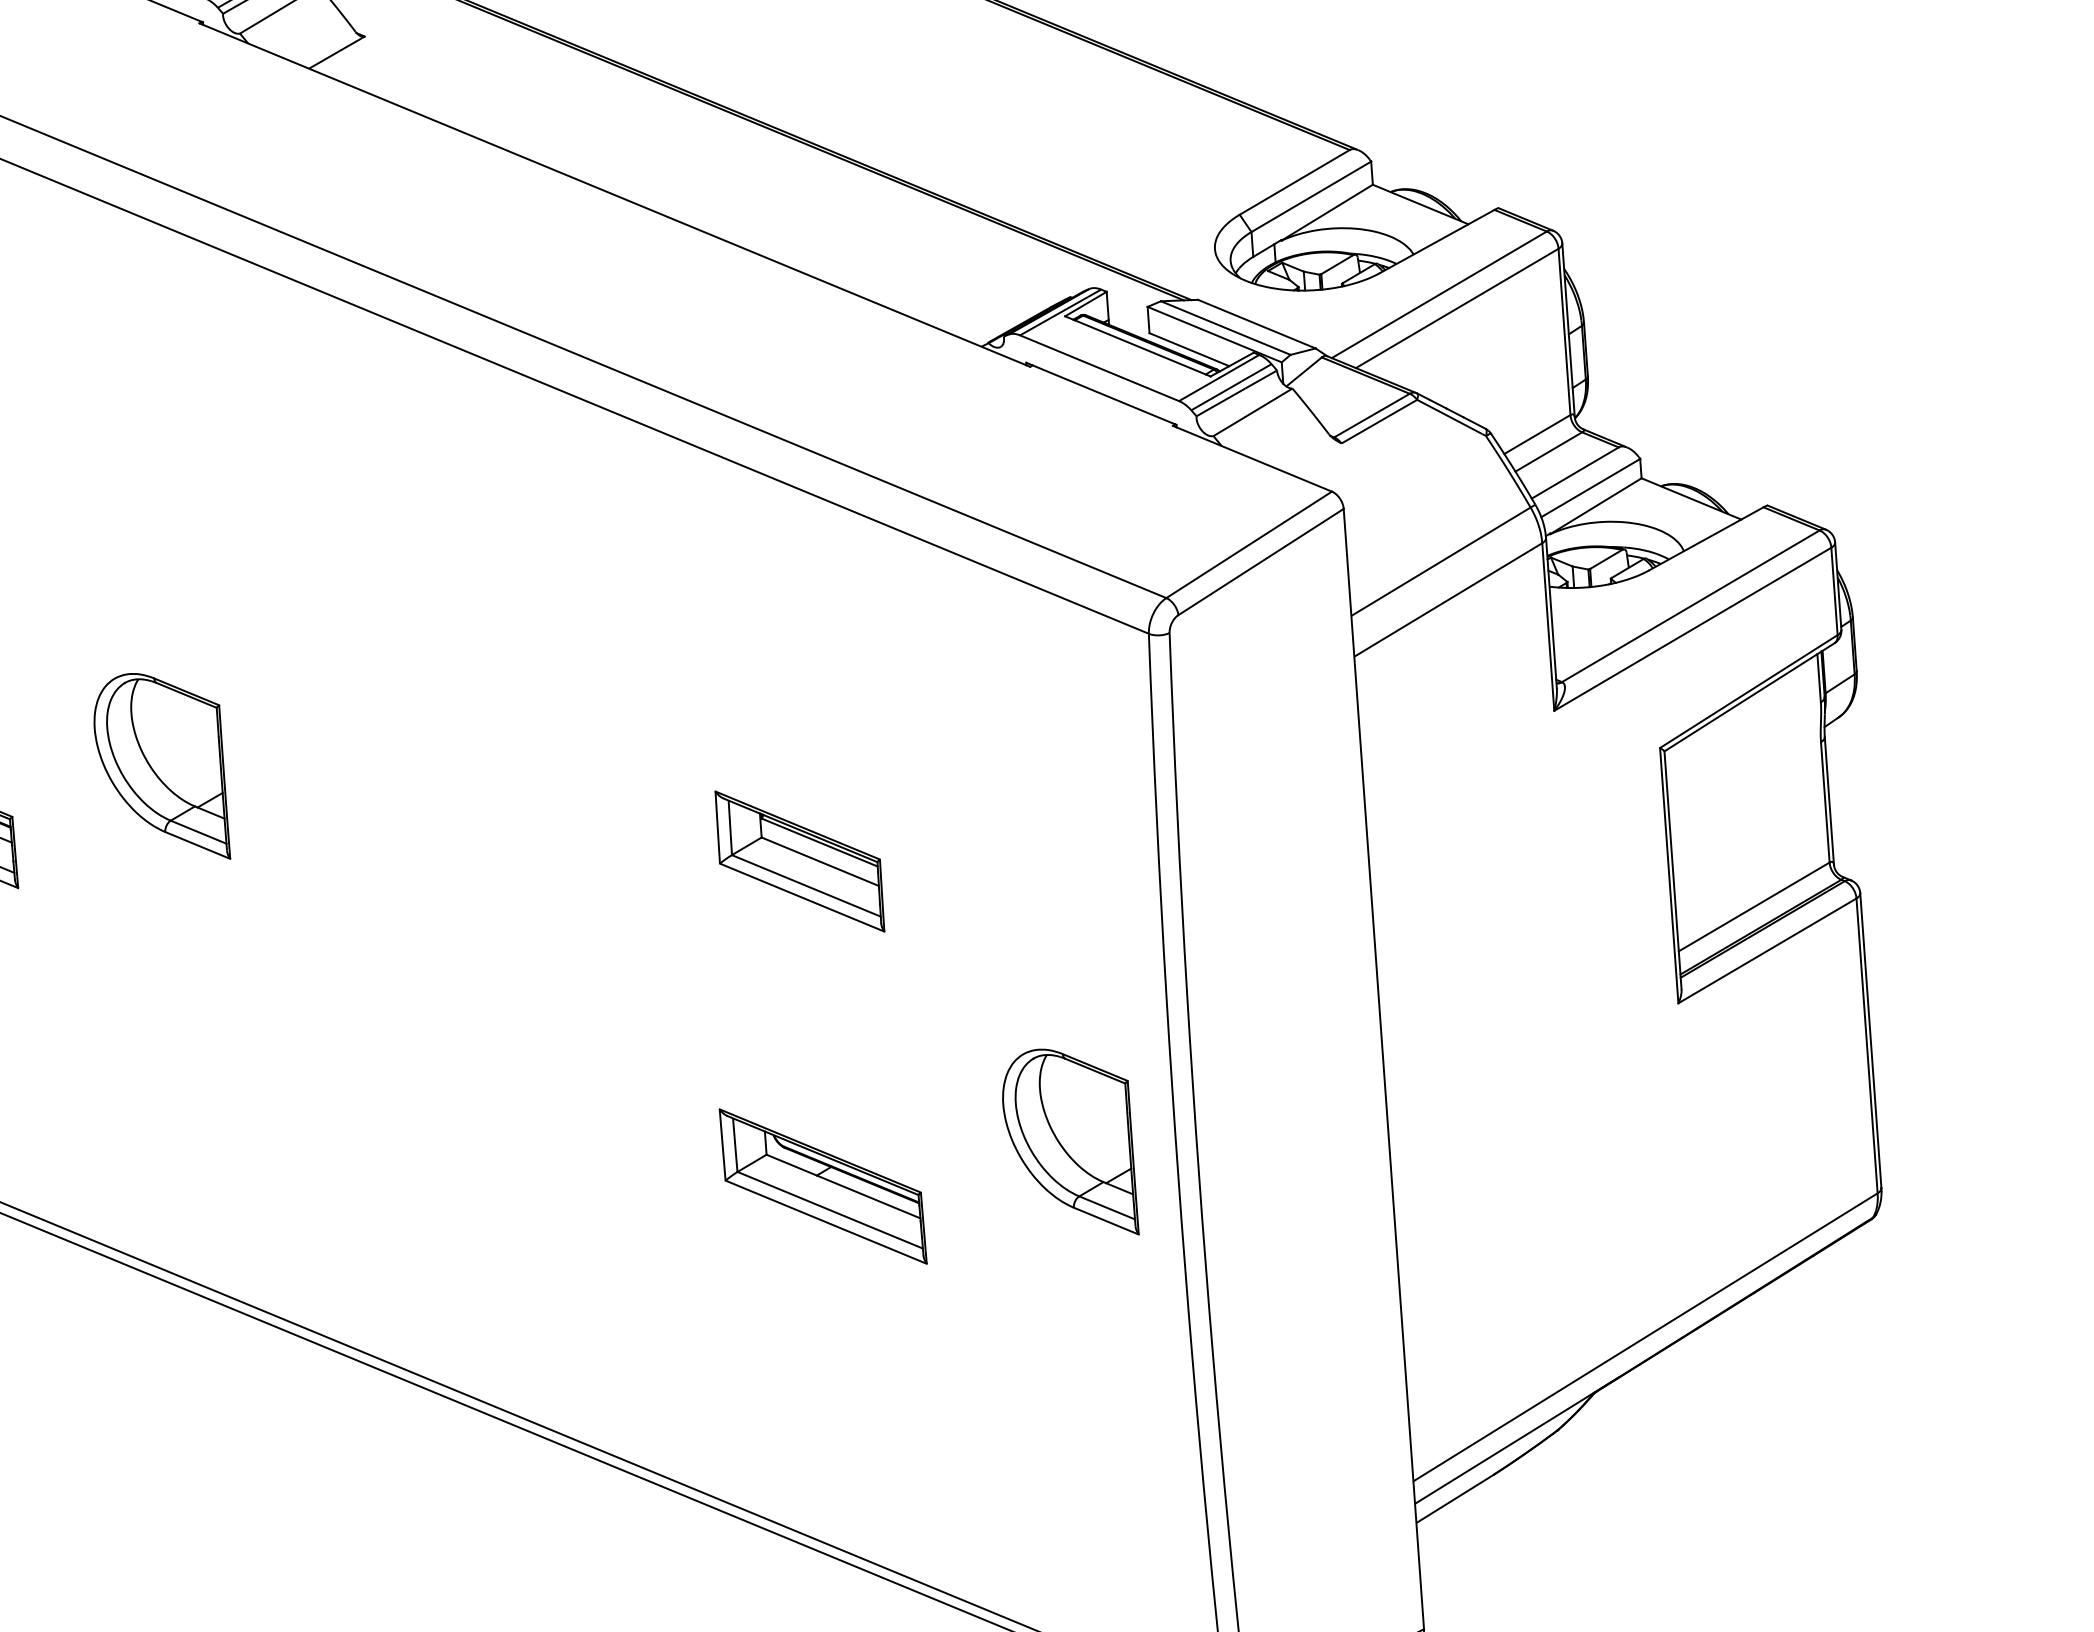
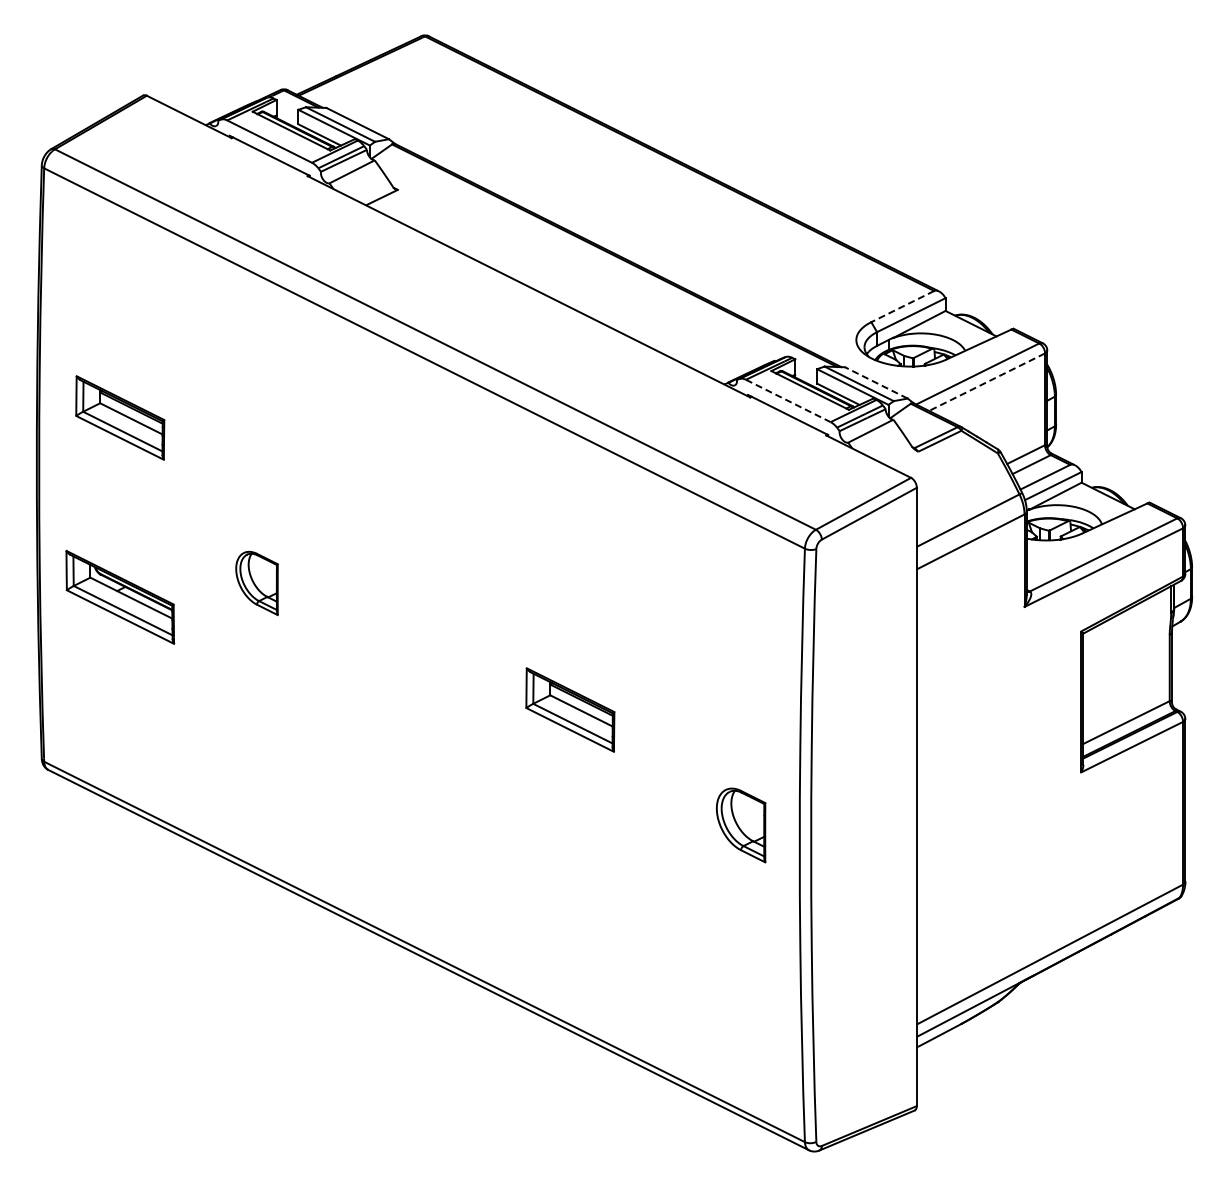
line: (1294, 182) -> (902, 306), solid -> dashed
line: (1458, 308) -> (987, 382), solid -> dashed
line: (1255, 323) -> (875, 382), solid -> dashed
line: (1099, 369) -> (788, 401), solid -> dashed
part: (159, 768) -> (256, 583), size x0.6
part: (800, 860) -> (570, 709), moved
part: (1068, 1143) -> (740, 825), size x0.7
part: (823, 1184) -> (604, 838), removed

